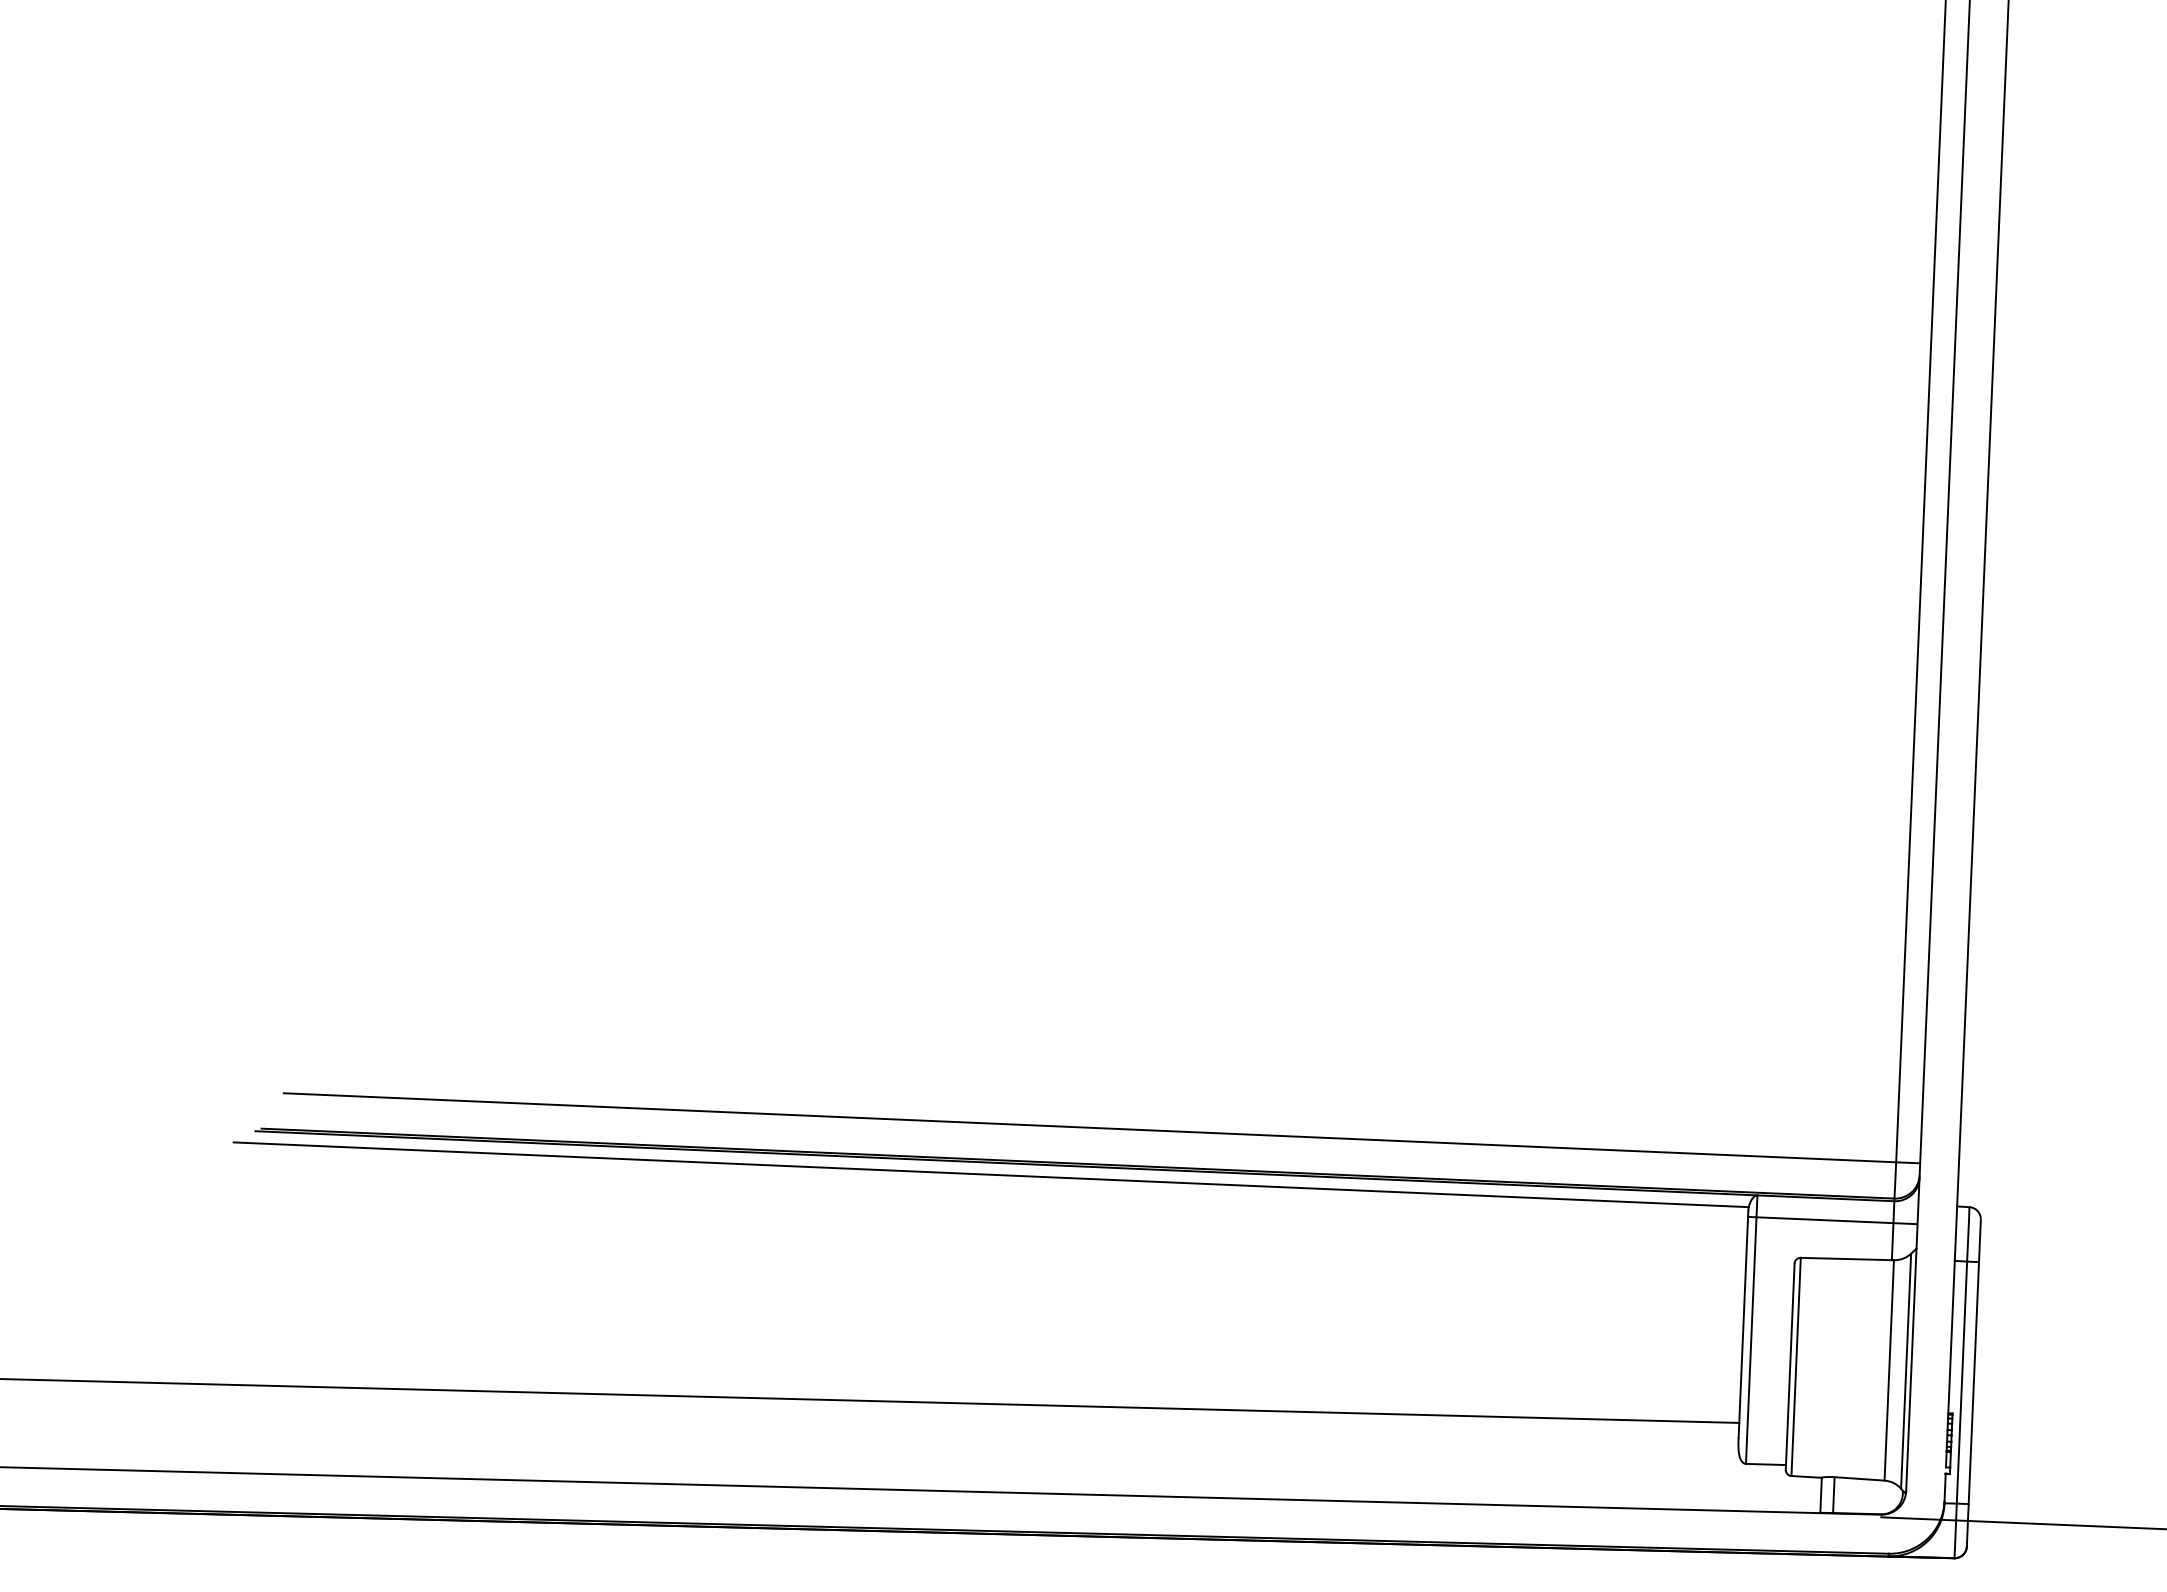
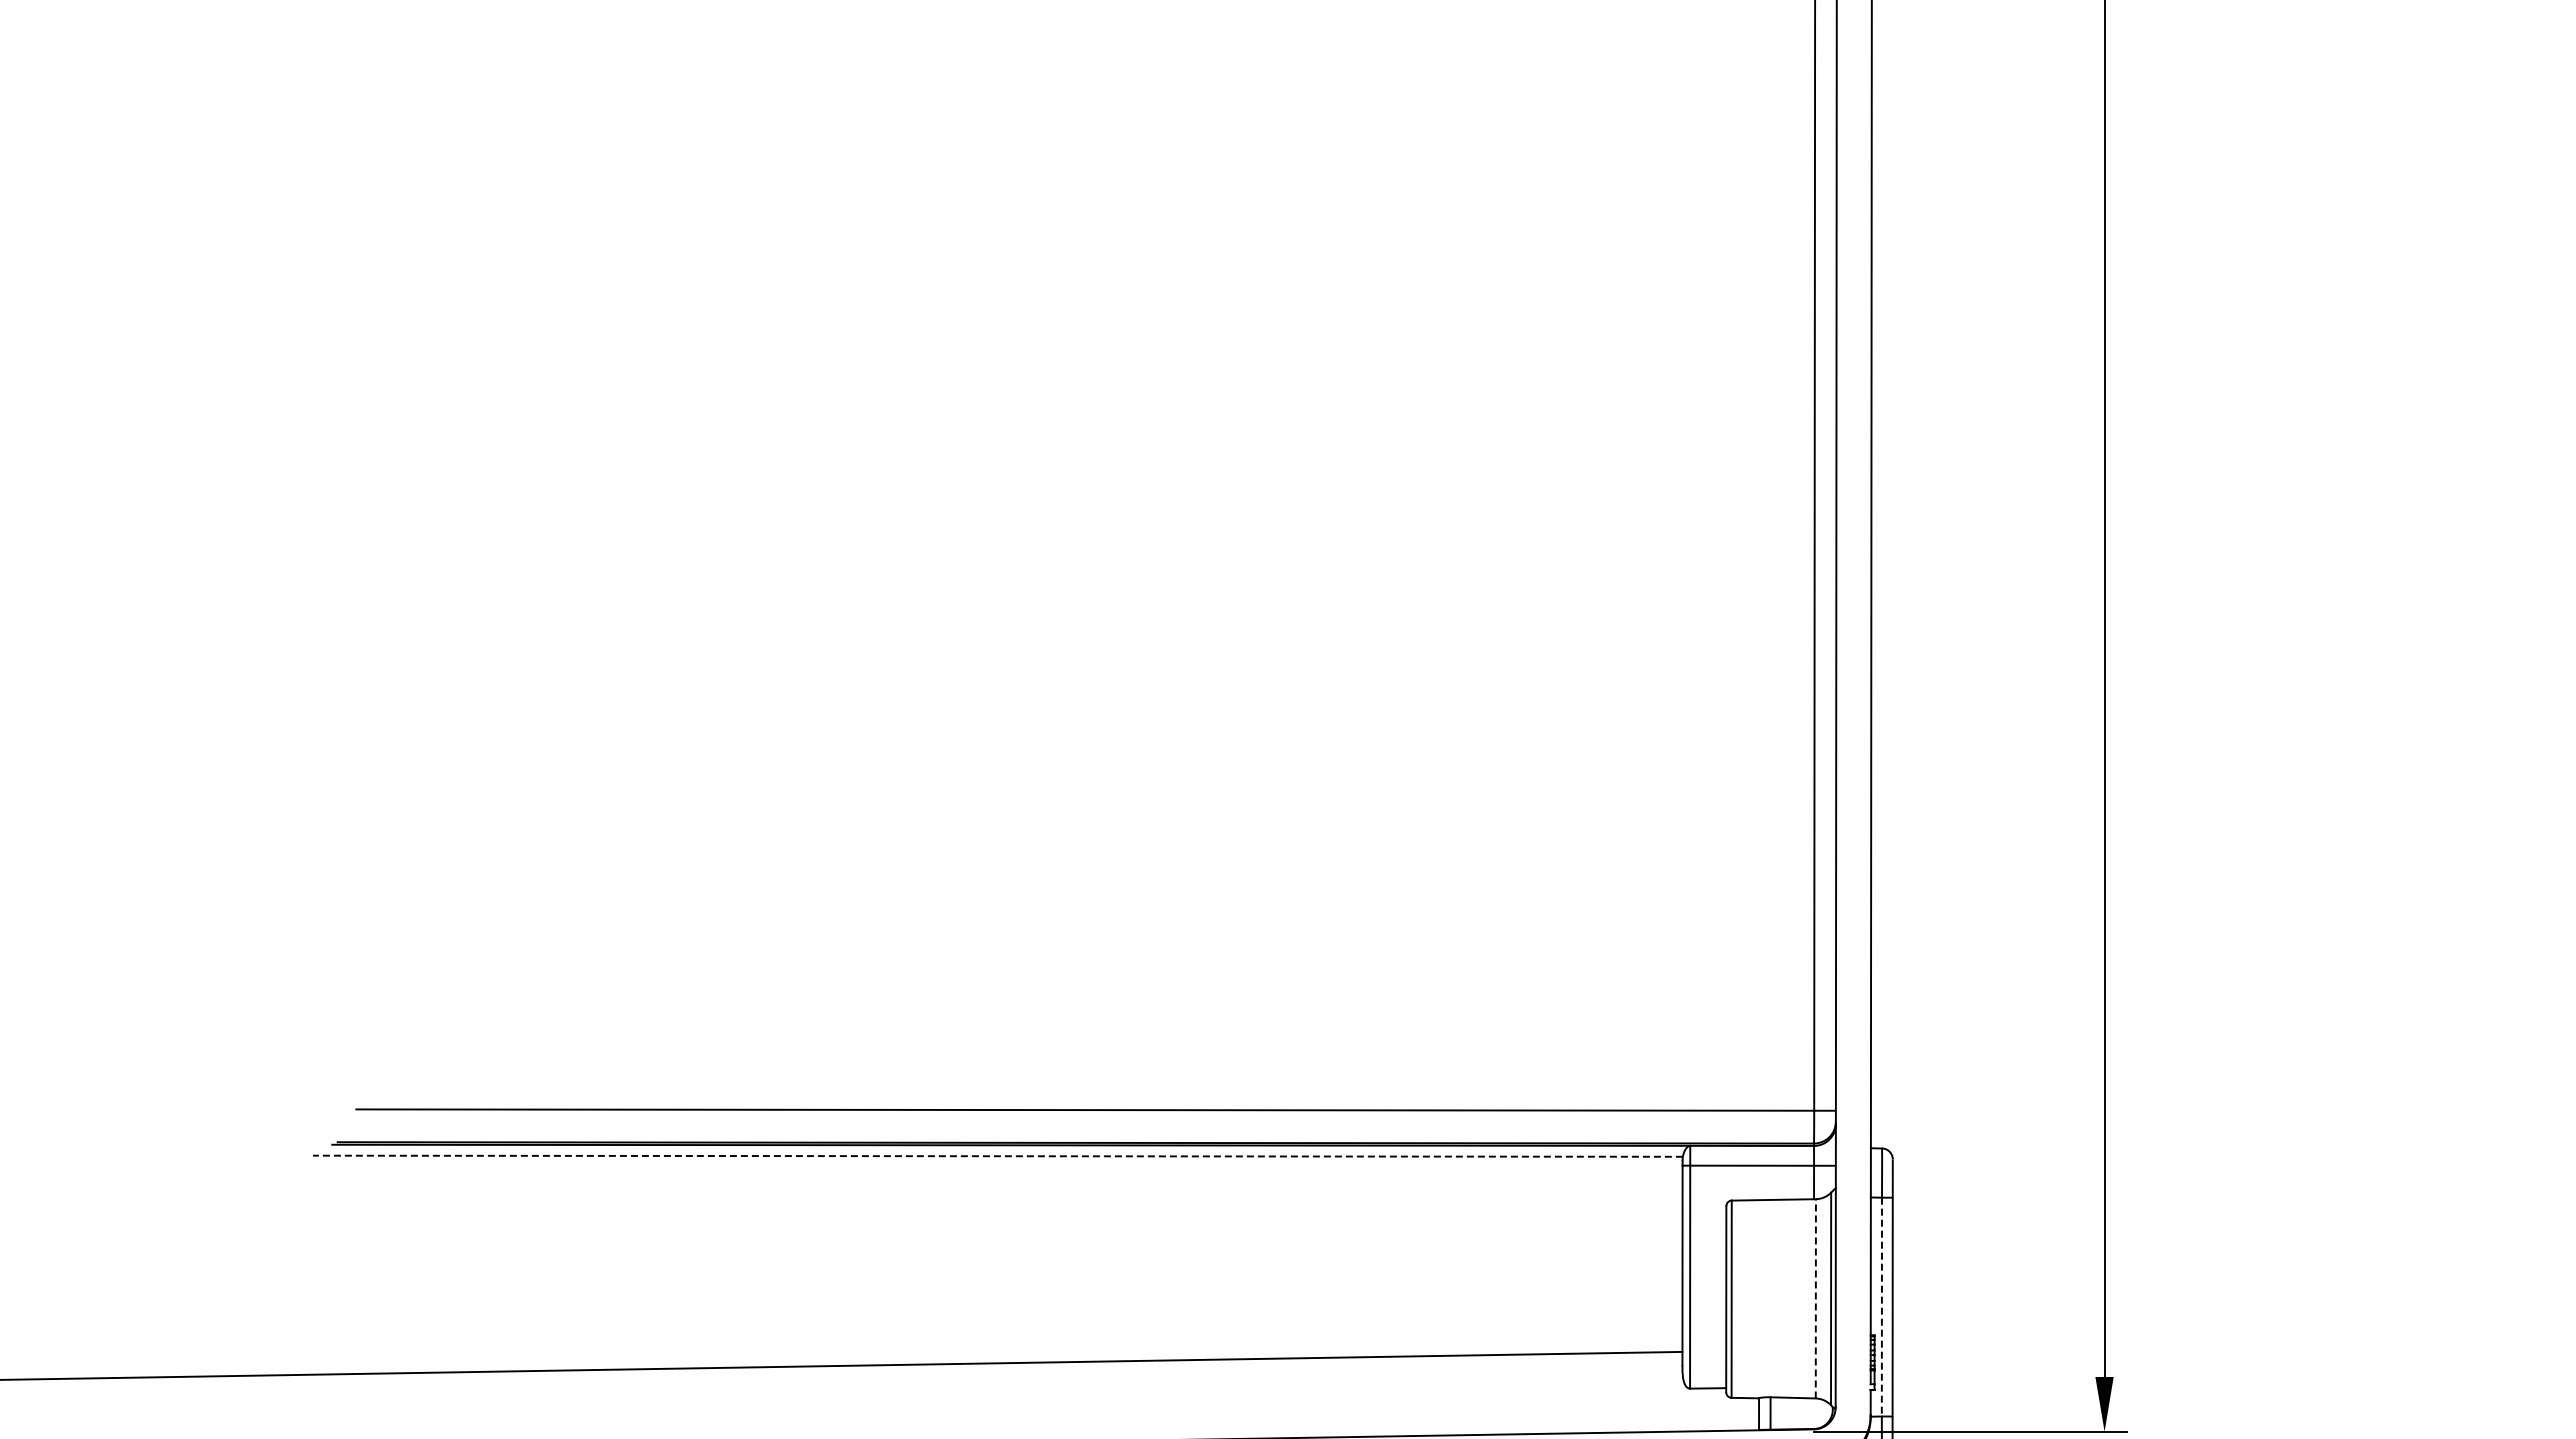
line: (990, 1175) -> (997, 1156), solid -> dashed
line: (1888, 1370) -> (1815, 1298), solid -> dashed
line: (1961, 1383) -> (1881, 1307), solid -> dashed

